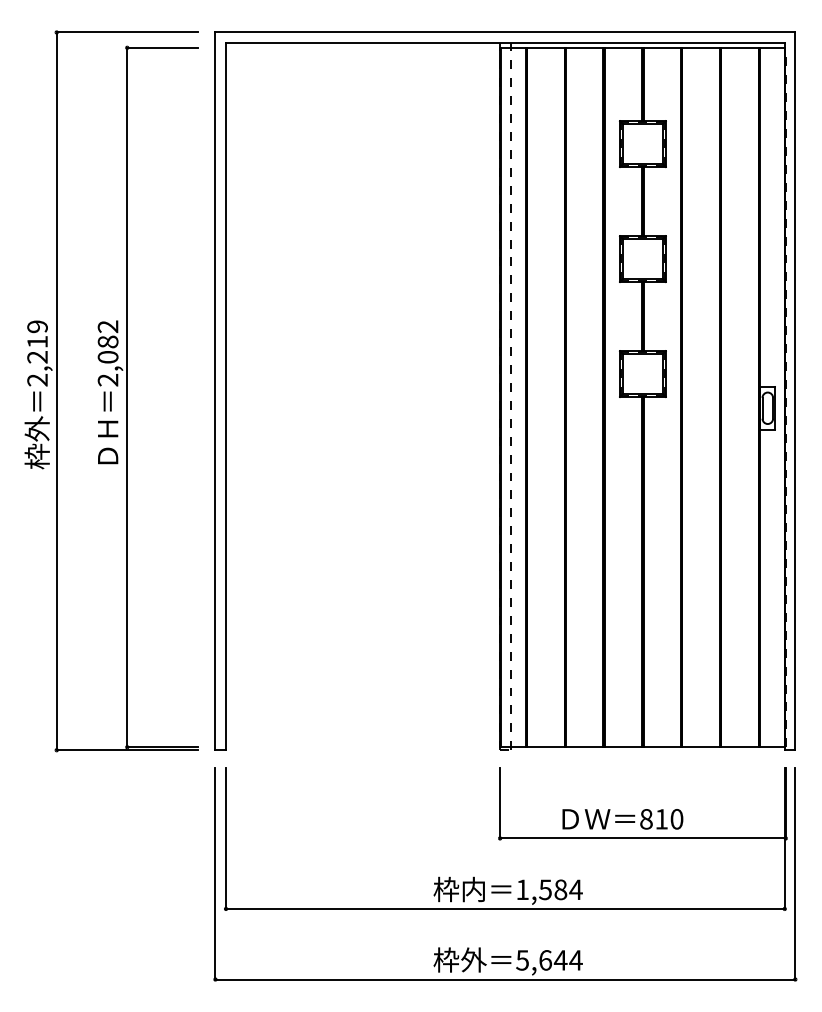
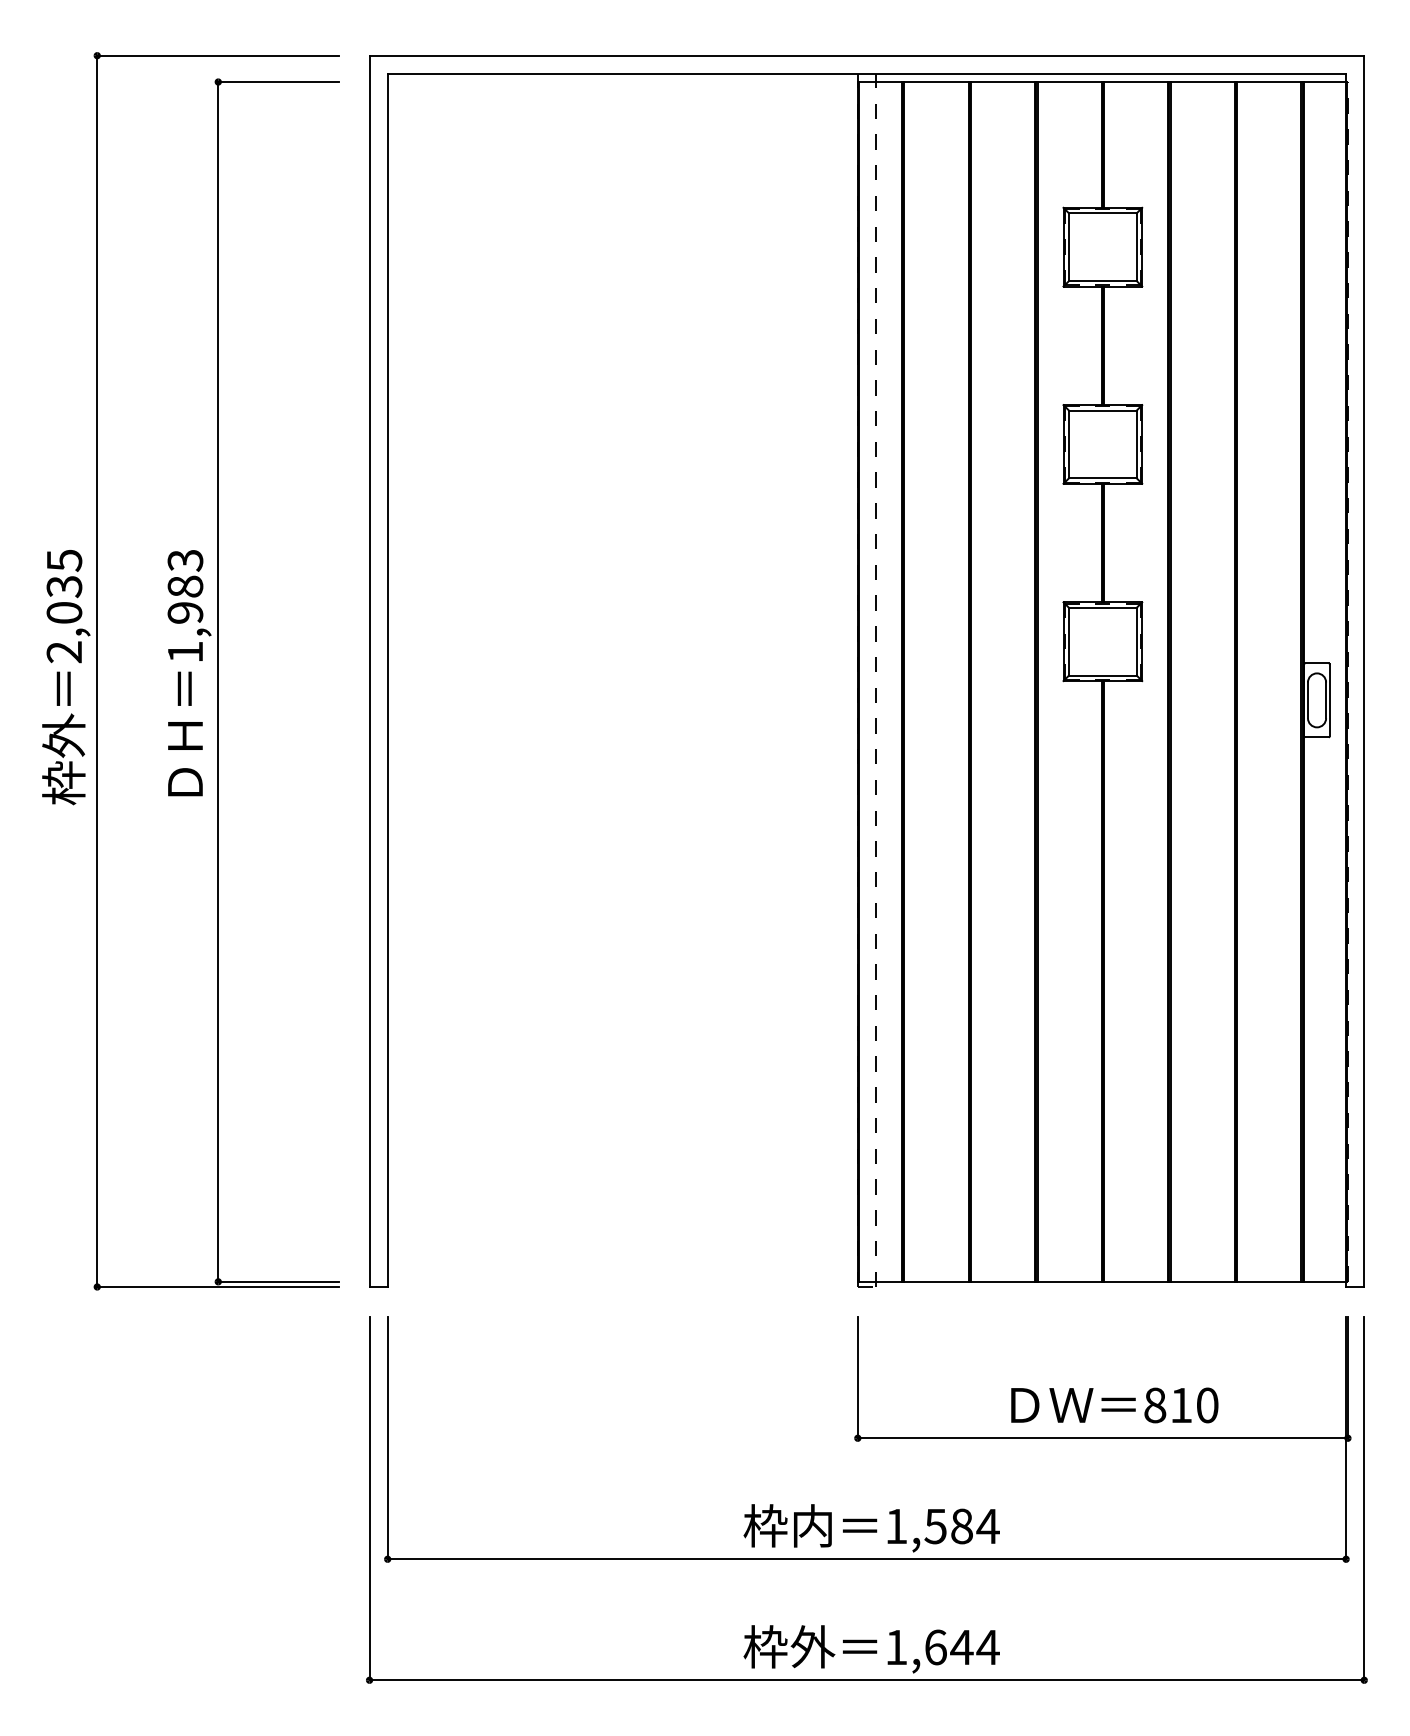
text: (37, 341) -> (64, 585), 2,219 -> 2,035
text: (107, 353) -> (184, 606), 2,082 -> 1,983
text: (622, 819) -> (1114, 1405), moved
text: (522, 960) -> (896, 1647), 5,644 -> 1,644

